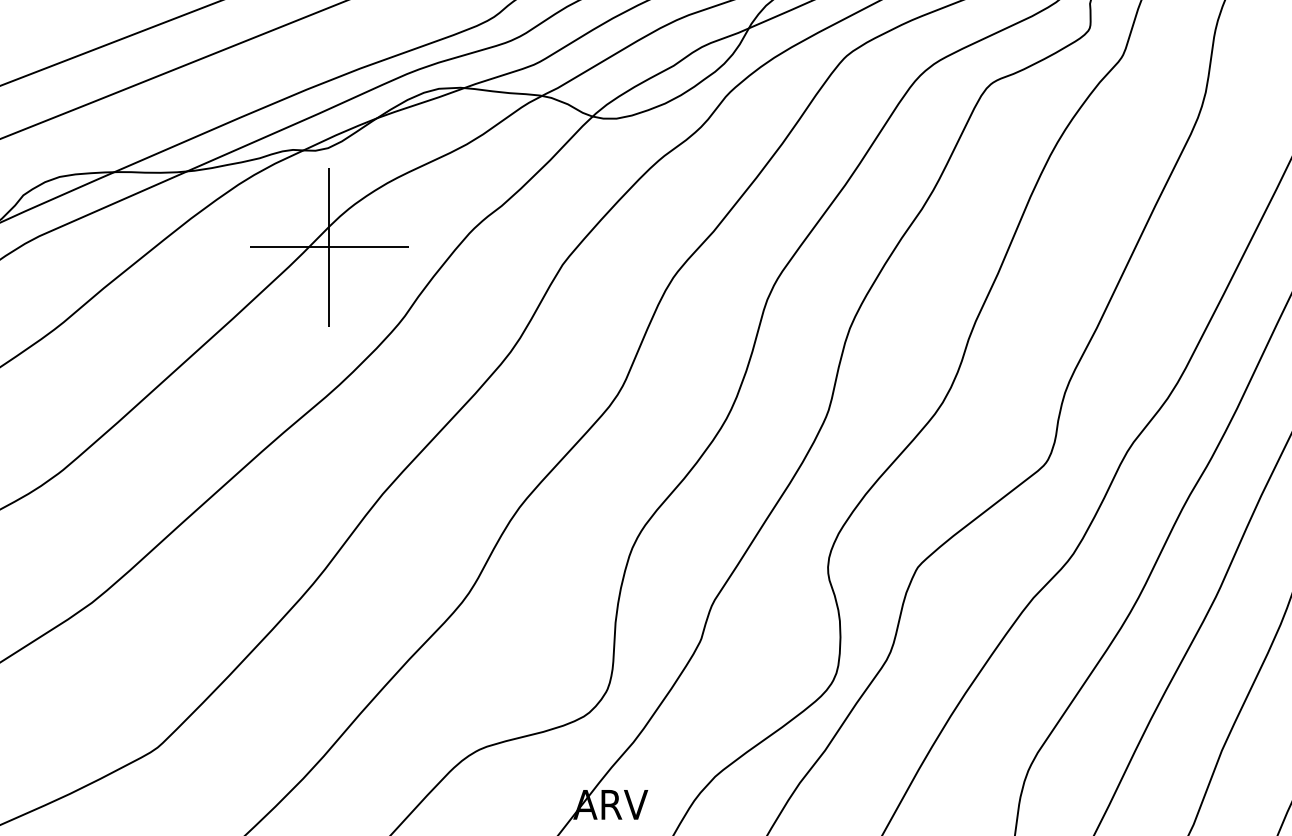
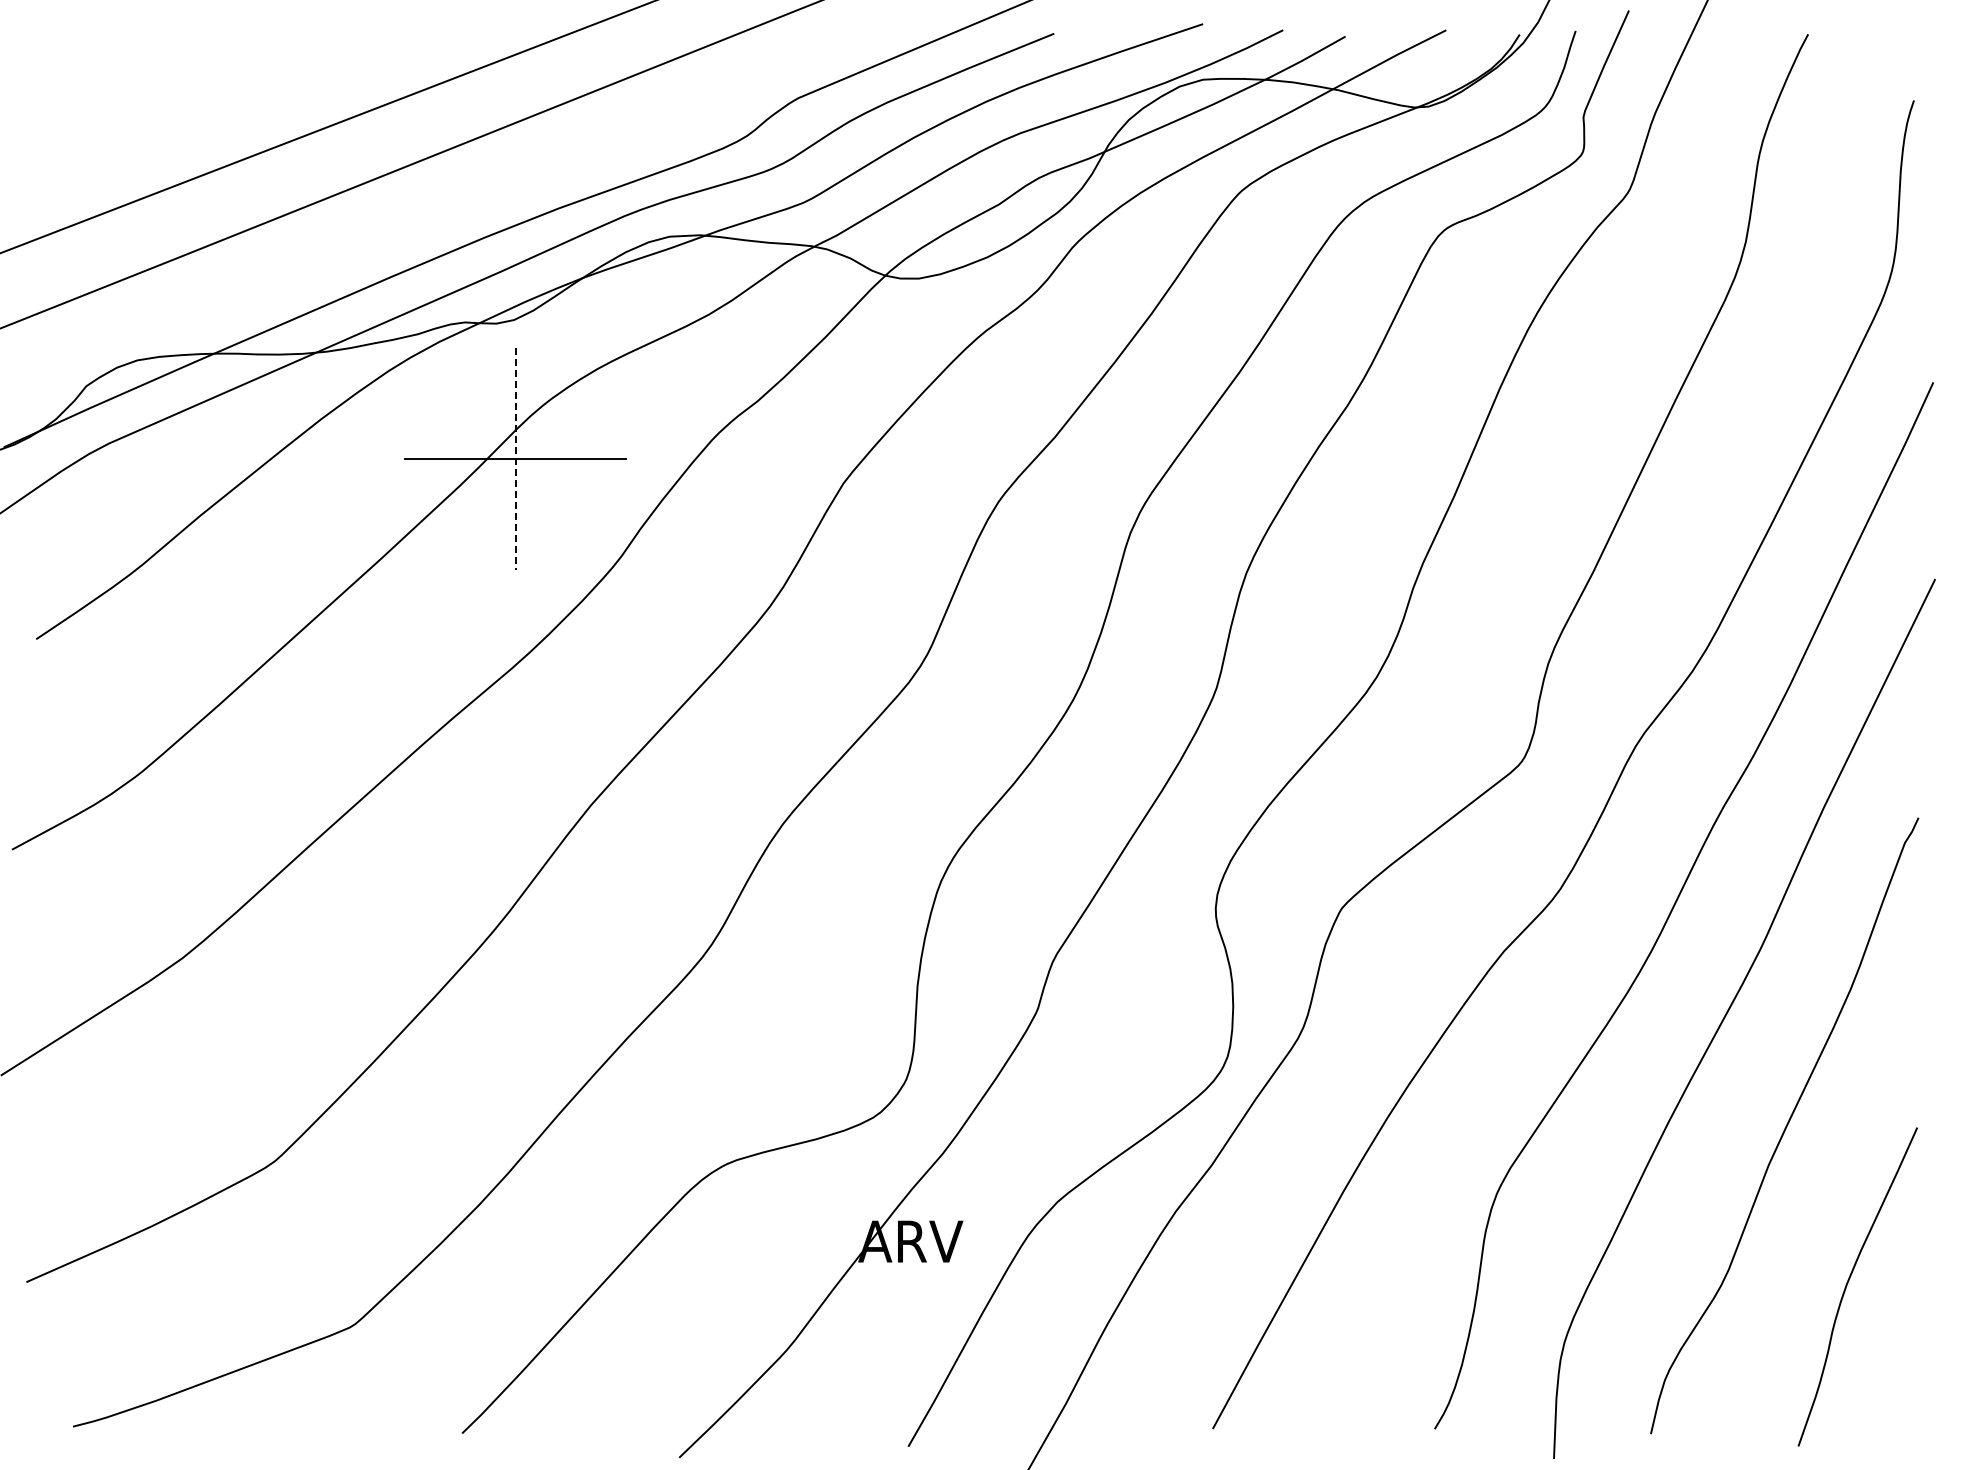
line: (329, 247) -> (515, 459), solid -> dashed

